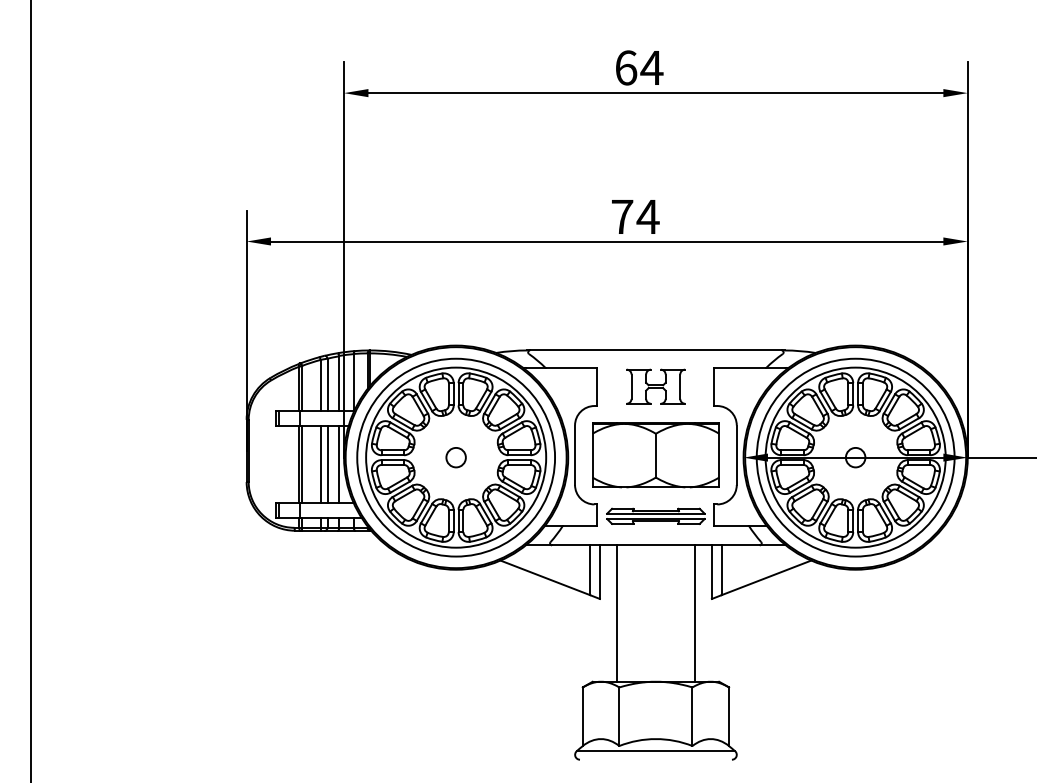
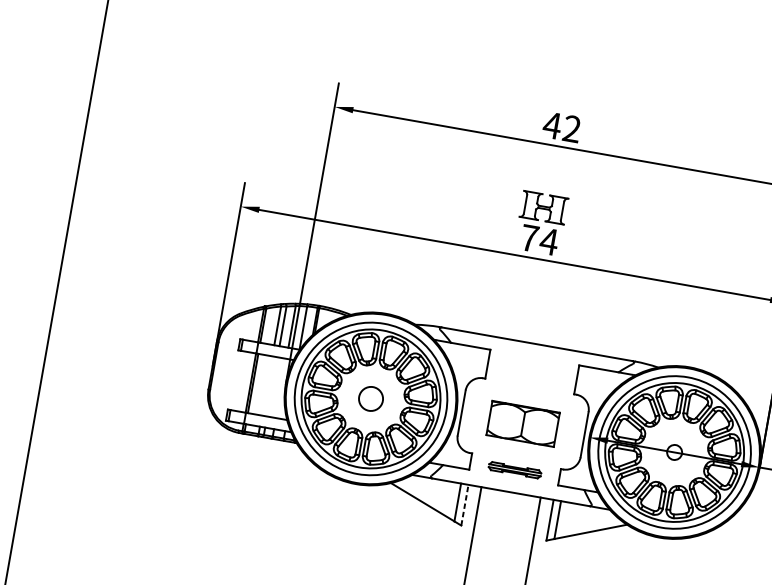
text: (638, 67) -> (561, 126), 64 -> 42
part: (655, 386) -> (543, 207), moved
part: (655, 455) -> (522, 424), size x0.7
circle: (455, 457) -> (370, 398), size x1.6
line: (320, 464) -> (267, 385), removed
line: (327, 464) -> (272, 386), removed
line: (339, 464) -> (281, 388), removed
part: (655, 515) -> (514, 469), size x0.7
line: (599, 572) -> (464, 505), solid -> dashed

